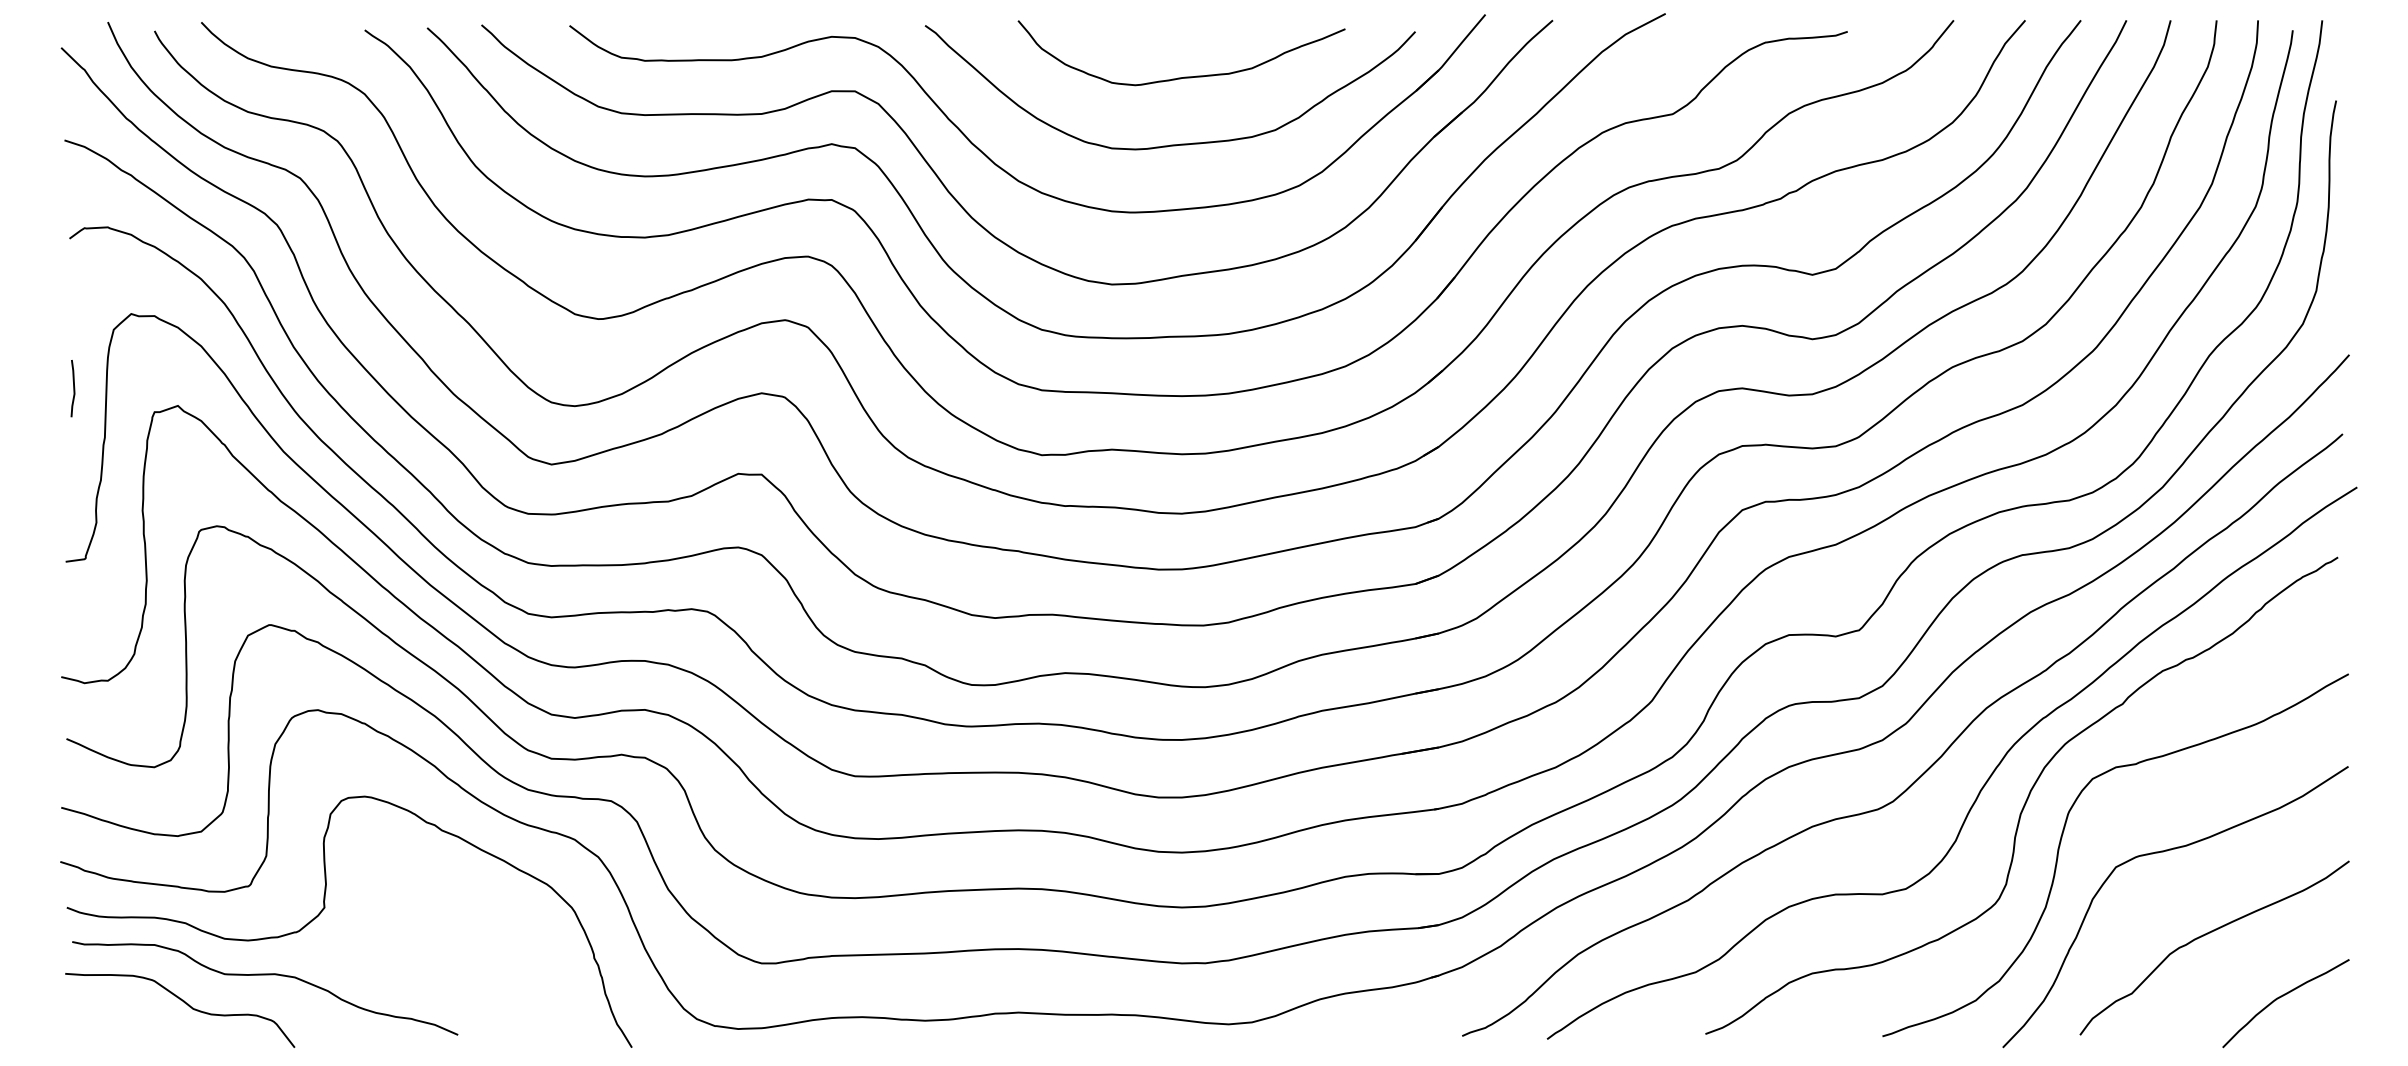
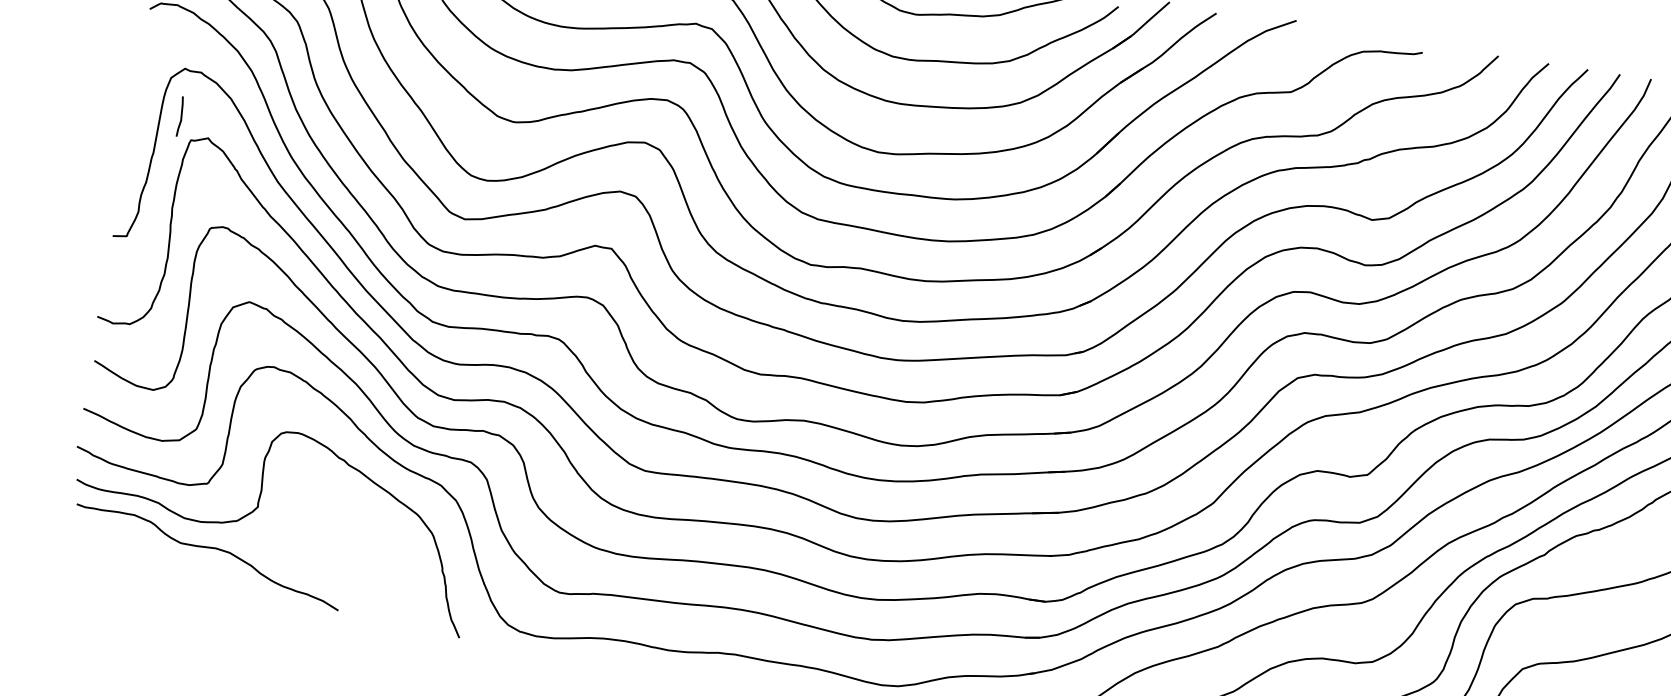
line: (73, 388) -> (180, 116), moved
curve: (184, 1003) -> (149, 559), removed

